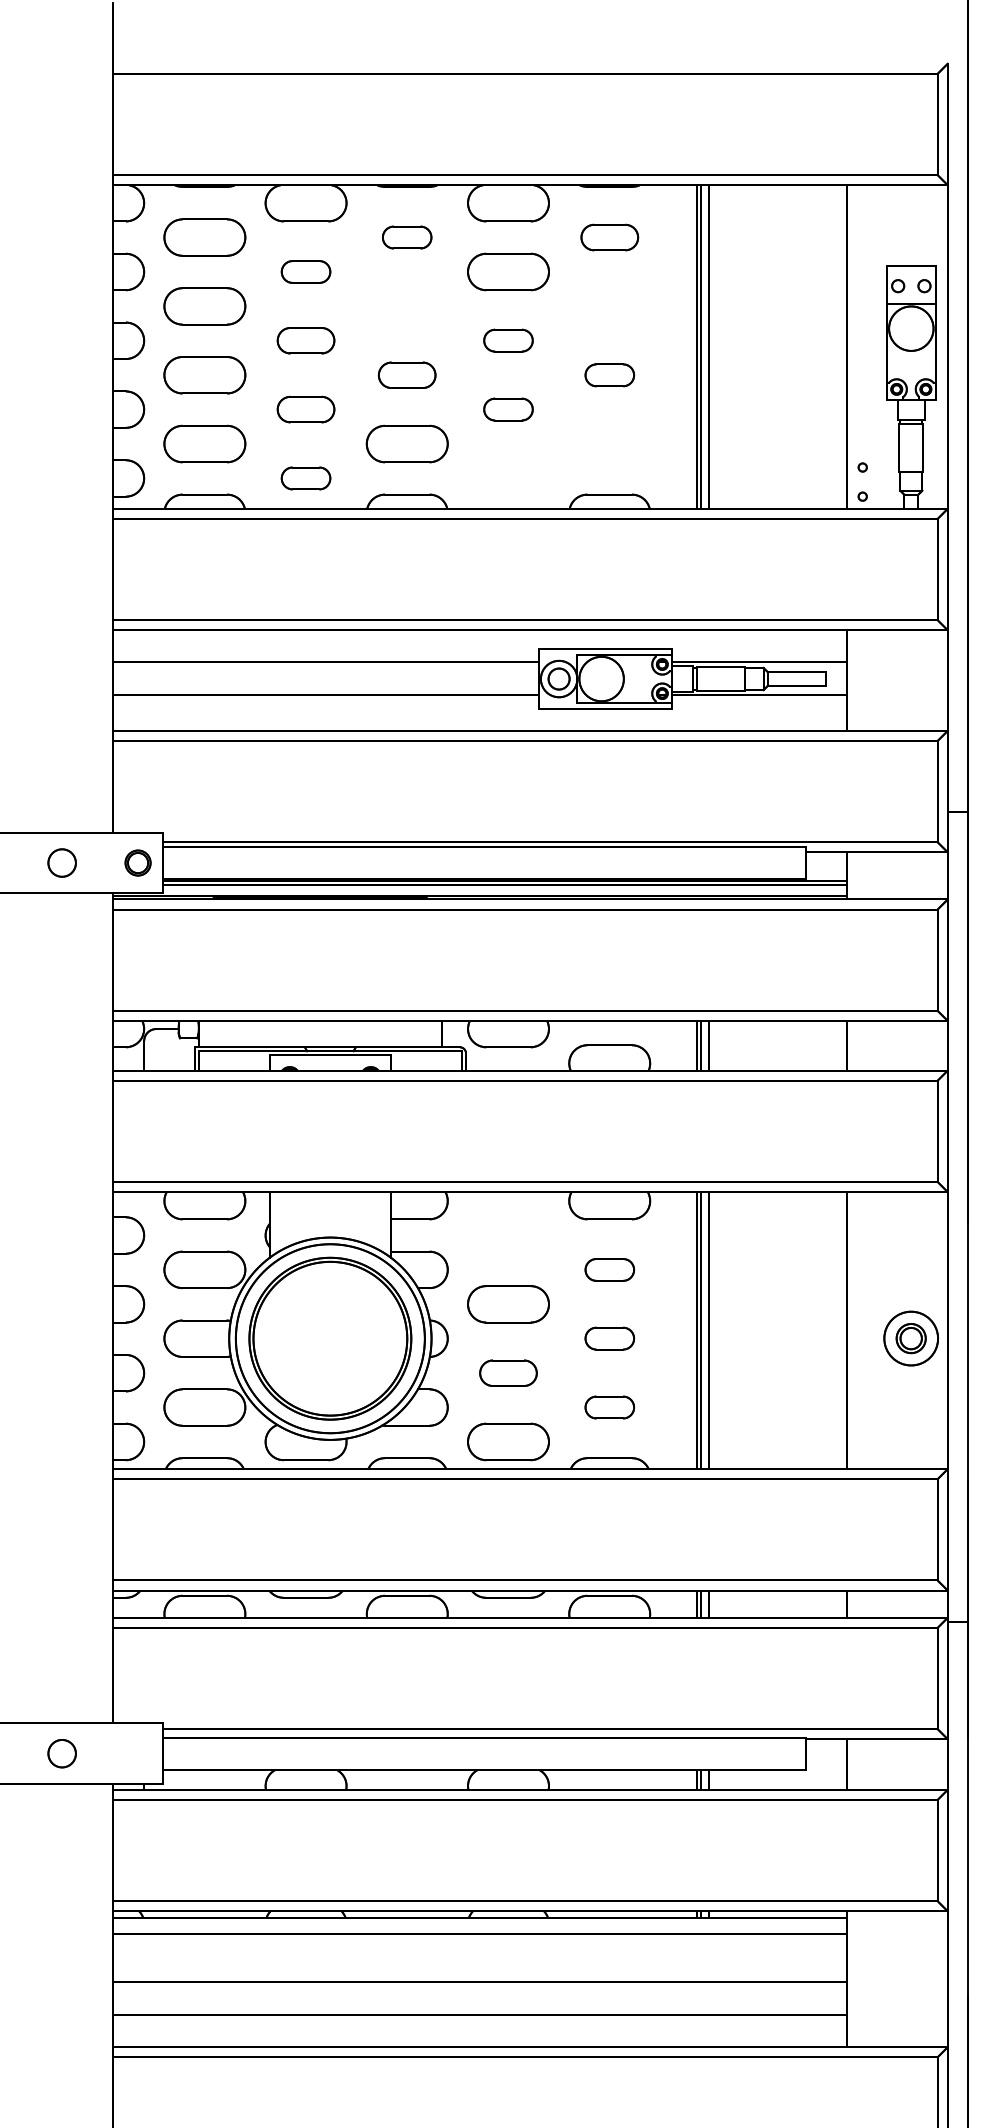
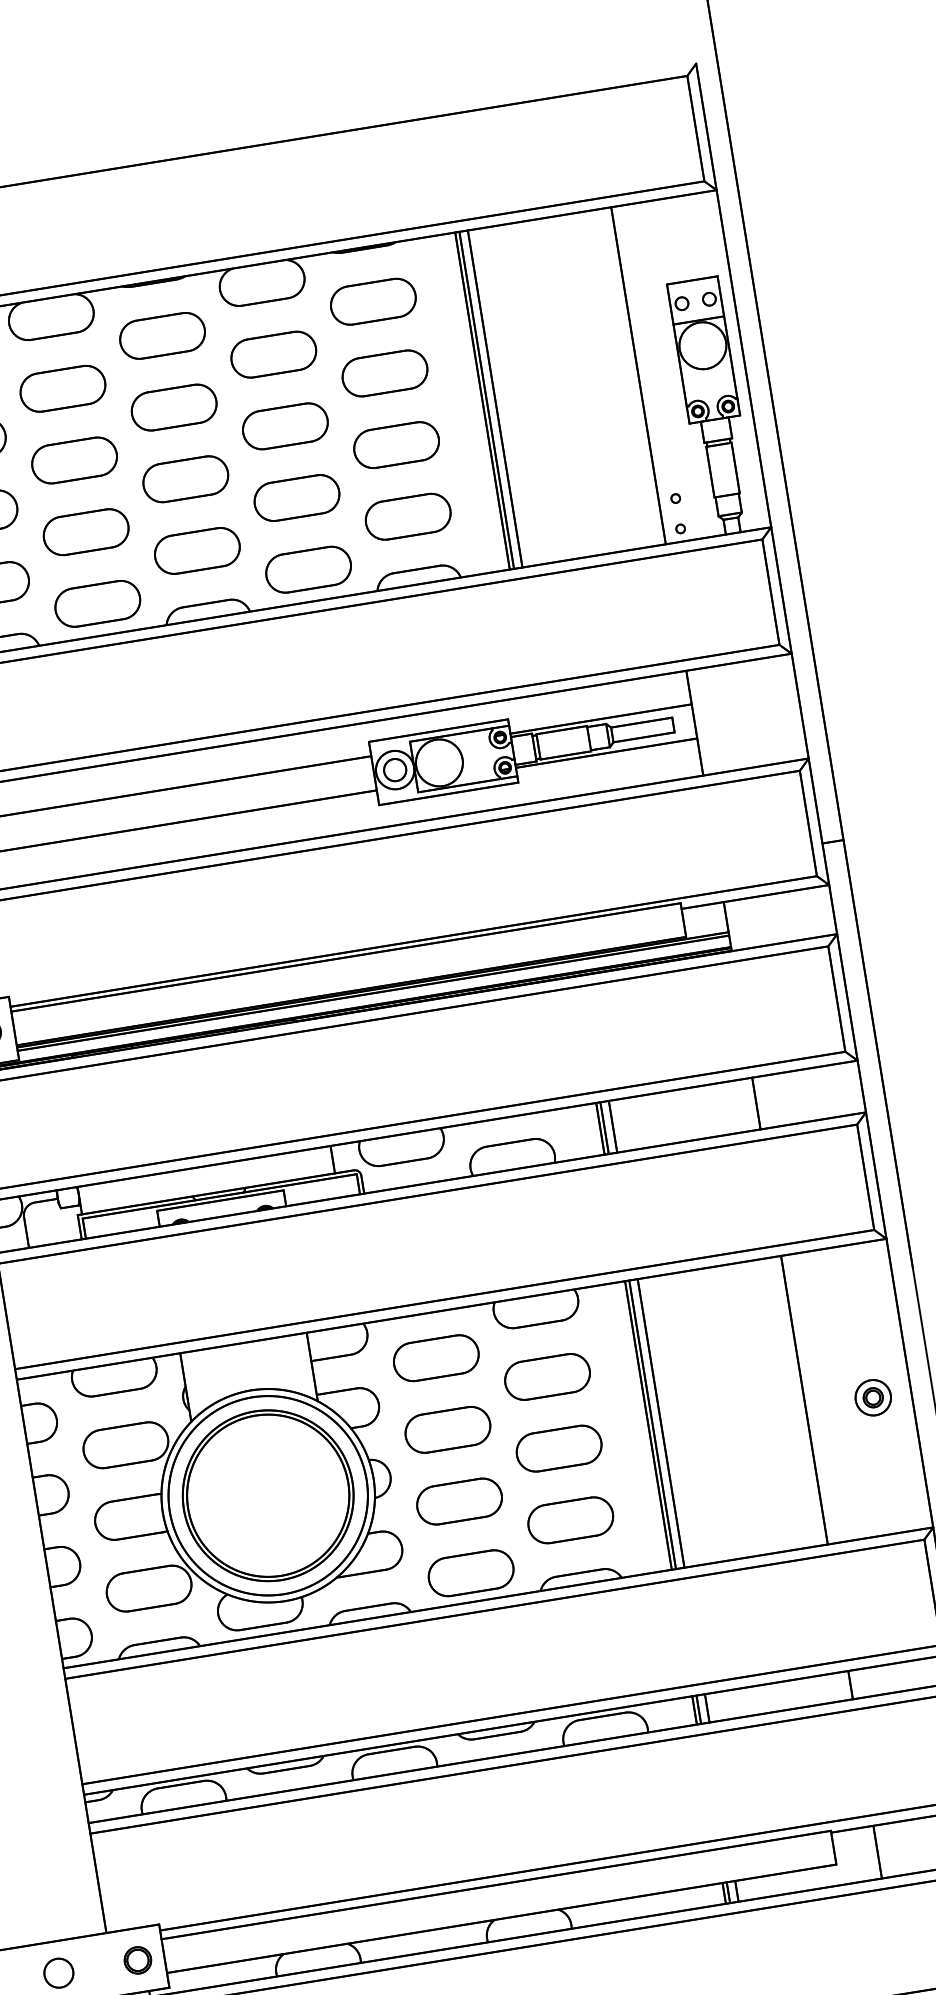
part: (406, 237) -> (161, 335), size x1.67
part: (609, 237) -> (373, 301), size x1.43
part: (305, 271) -> (62, 388), size x1.67
part: (406, 306) -> (173, 407), added
part: (609, 306) -> (384, 373), added
part: (305, 340) -> (73, 460), size x1.43
part: (508, 340) -> (285, 426), size x1.67
part: (406, 375) -> (185, 479), size x1.43
part: (609, 375) -> (396, 445), size x1.67
part: (305, 409) -> (85, 532), size x1.43
part: (508, 409) -> (296, 497), size x1.67
part: (609, 443) -> (407, 516), added
part: (305, 478) -> (97, 604), size x1.67
part: (508, 478) -> (308, 569), added
part: (508, 1235) -> (436, 1358), added
part: (609, 1269) -> (547, 1376), size x1.67
part: (609, 1338) -> (558, 1448), size x1.67
part: (911, 1338) -> (873, 1397), size x0.62
part: (508, 1373) -> (459, 1501), size x1.43
part: (609, 1407) -> (570, 1520), size x1.67
part: (137, 1753) -> (137, 1960), added

